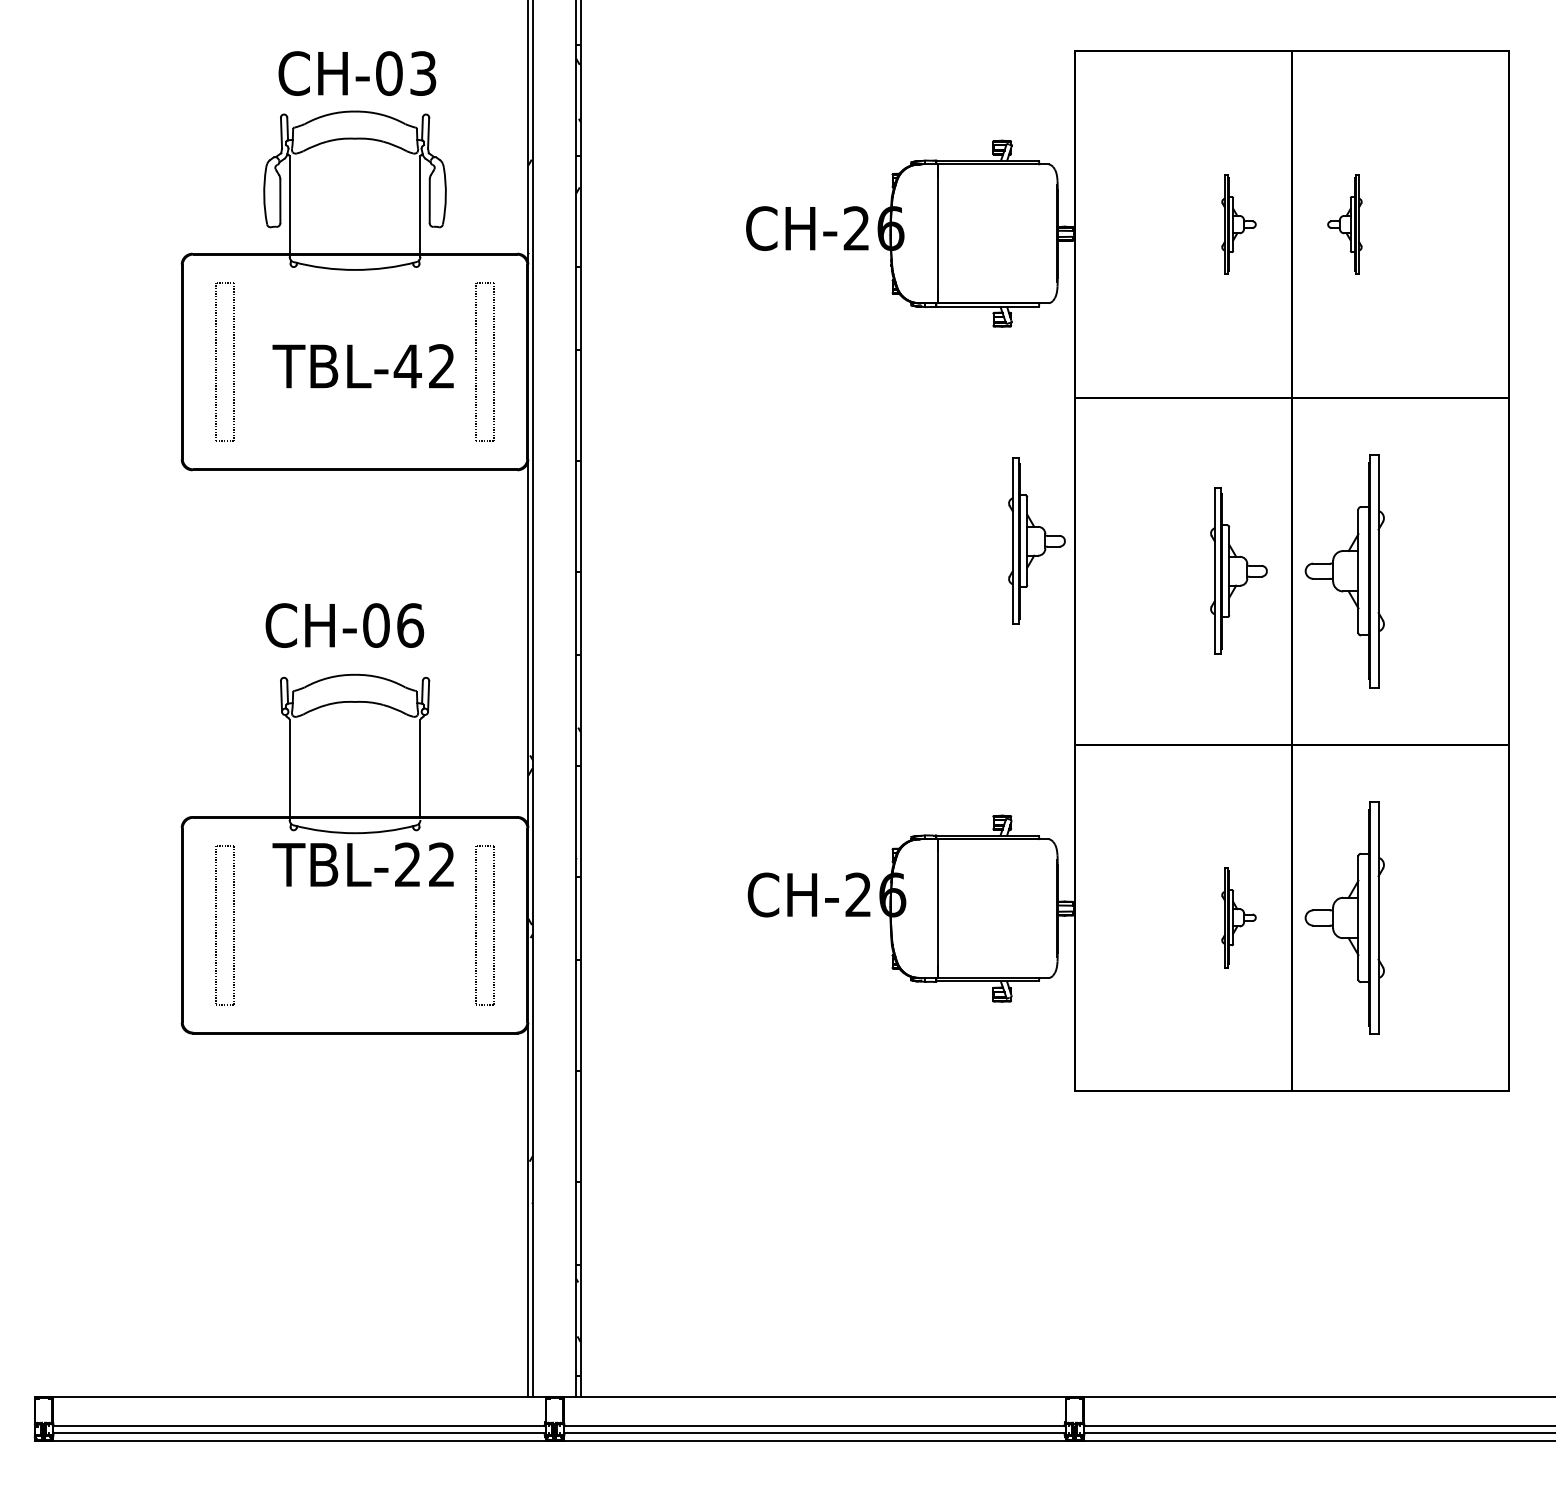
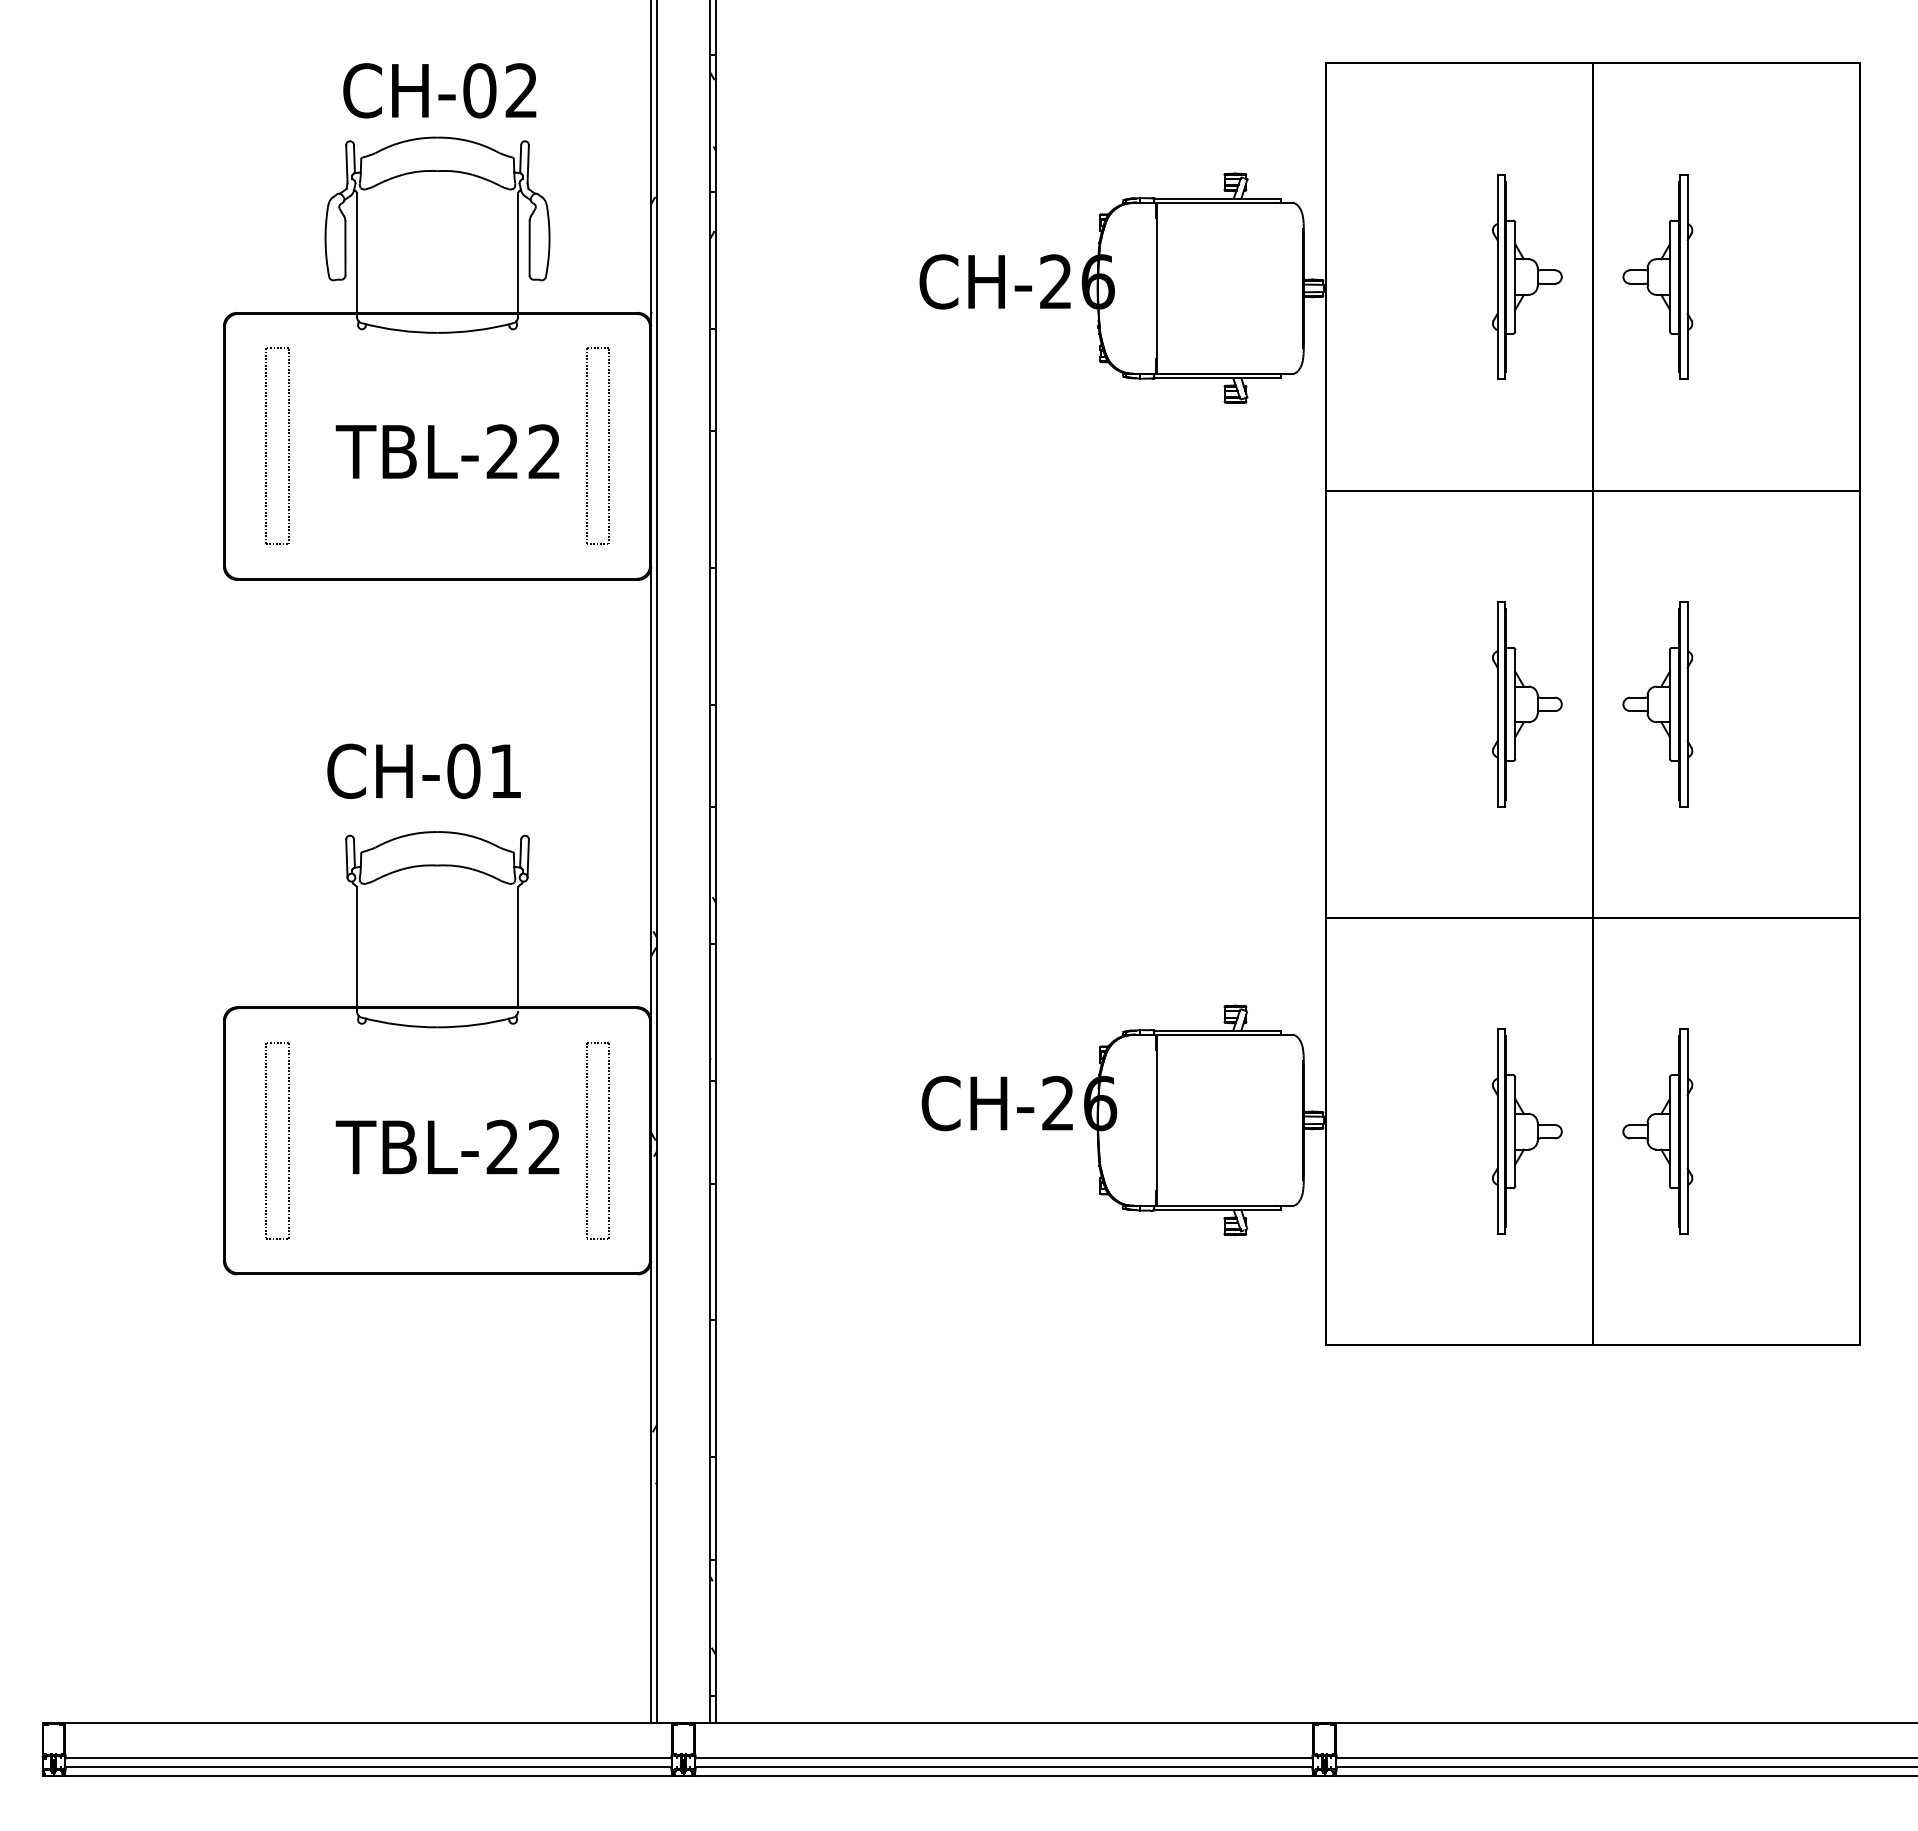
text: (423, 73) -> (521, 90), CH-03 -> CH-02
part: (1239, 224) -> (1527, 276), size x1.67
part: (1344, 224) -> (1657, 276), size x1.67
text: (407, 366) -> (502, 451), TBL-42 -> TBL-22
part: (1037, 541) -> (1278, 667), removed
part: (1344, 571) -> (1657, 704), size x0.71
text: (410, 624) -> (505, 770), CH-06 -> CH-01
text: (363, 864) -> (447, 1146), moved
part: (1239, 917) -> (1527, 1131), size x1.67
part: (1344, 917) -> (1657, 1131), size x0.71

